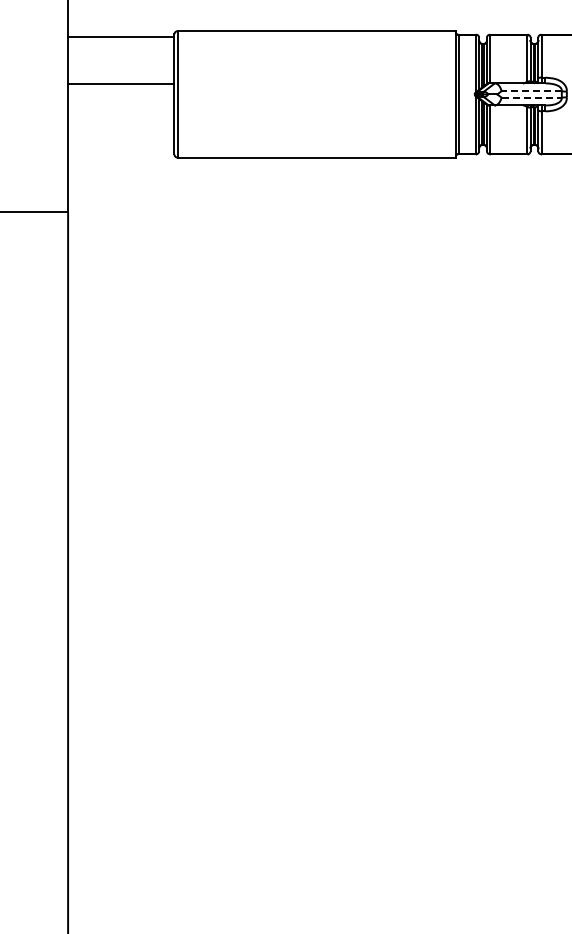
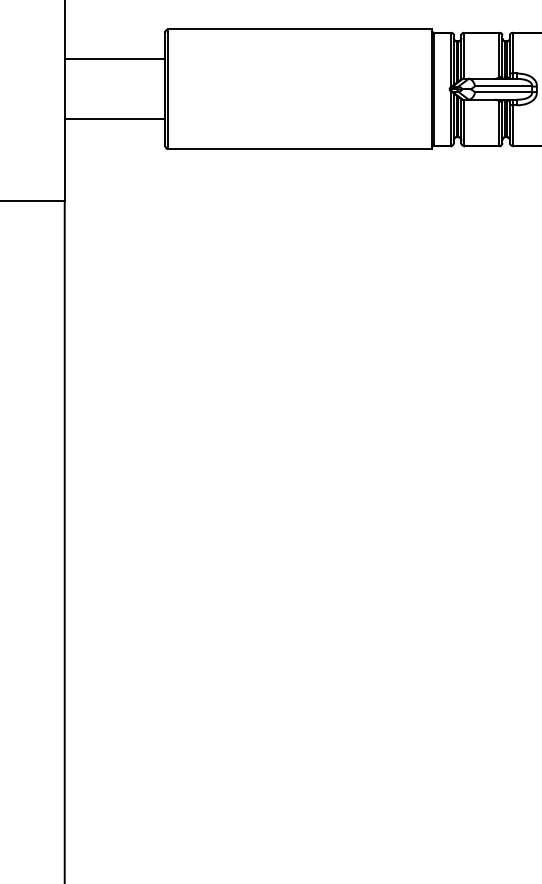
line: (121, 36) -> (115, 59), moved
line: (121, 84) -> (115, 119), moved
line: (531, 91) -> (503, 86), dashed -> solid
line: (532, 97) -> (504, 92), dashed -> solid

